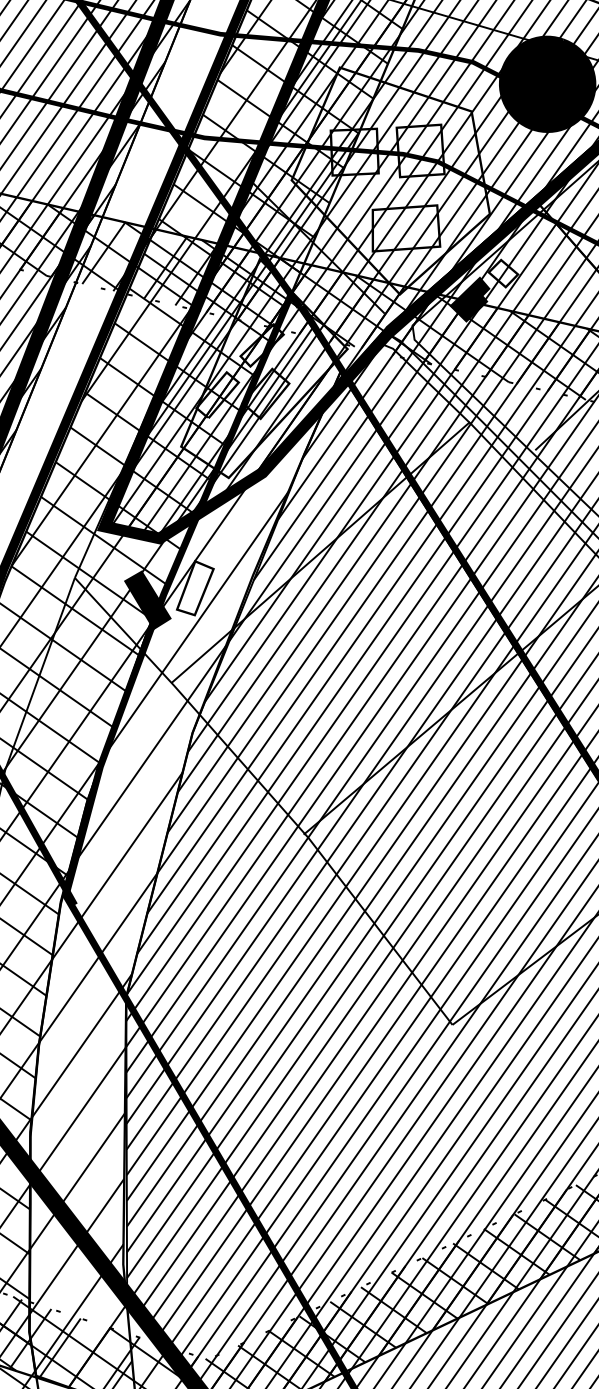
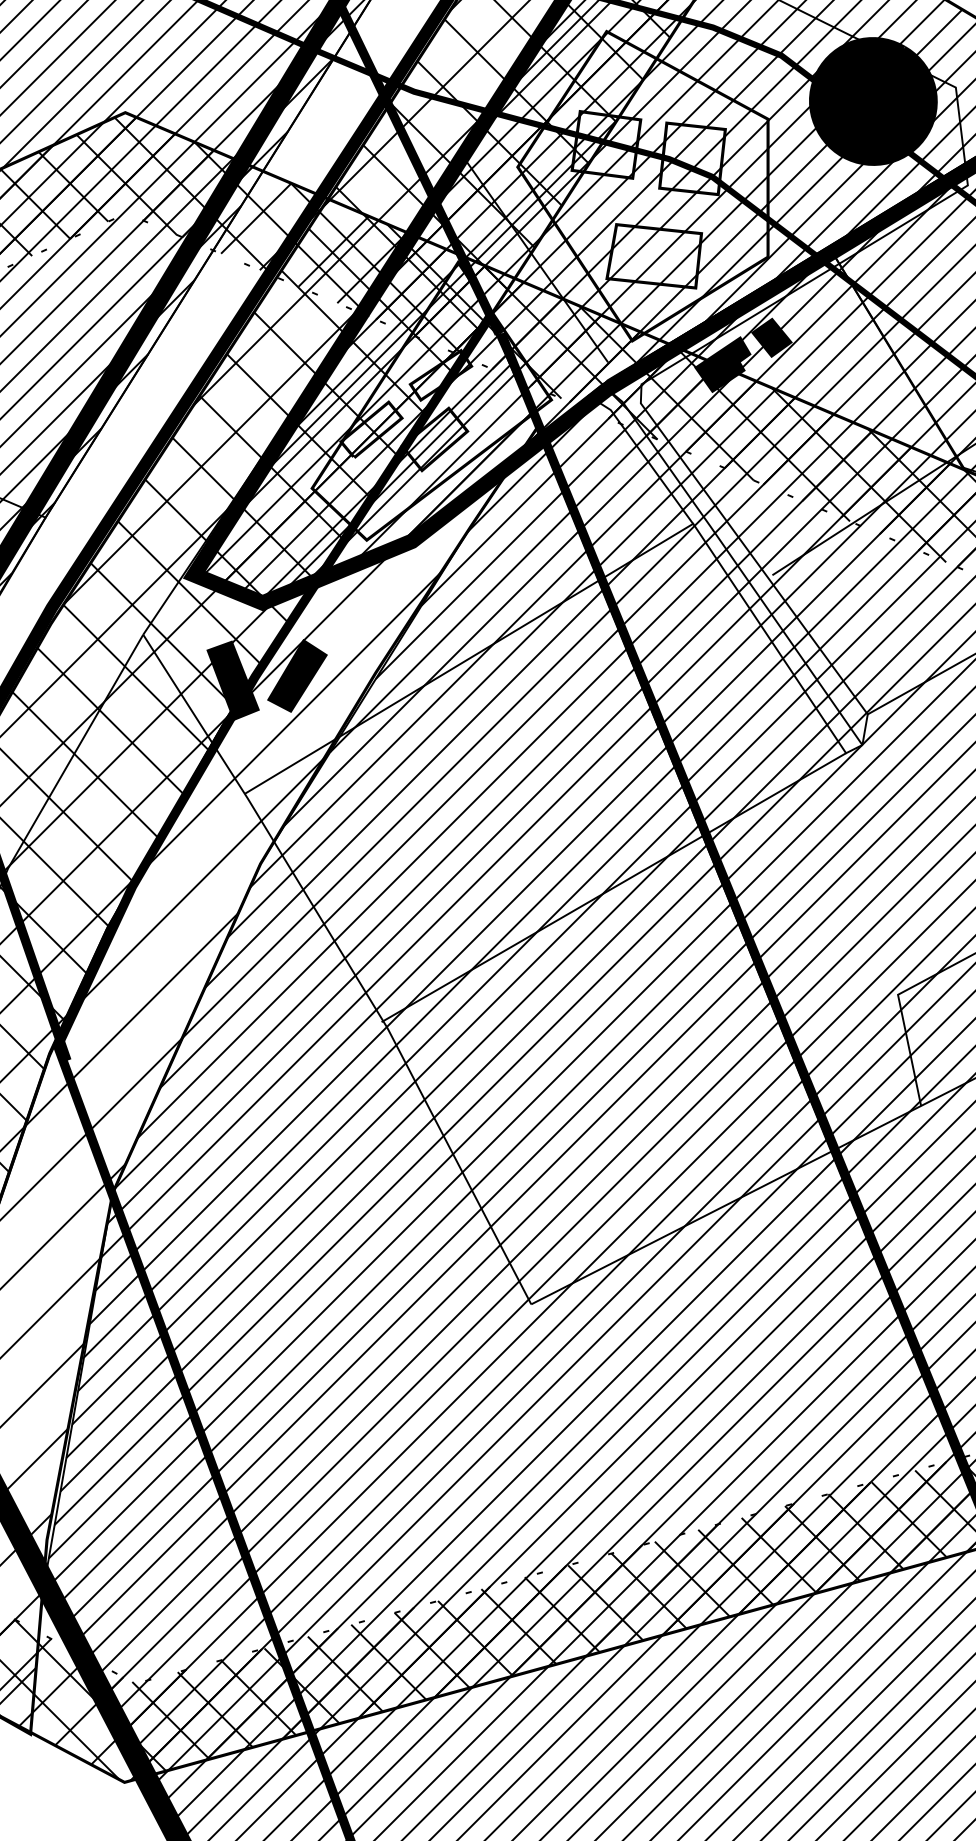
fill: (503, 273) -> (771, 337), added
fill: (195, 588) -> (297, 676), added

